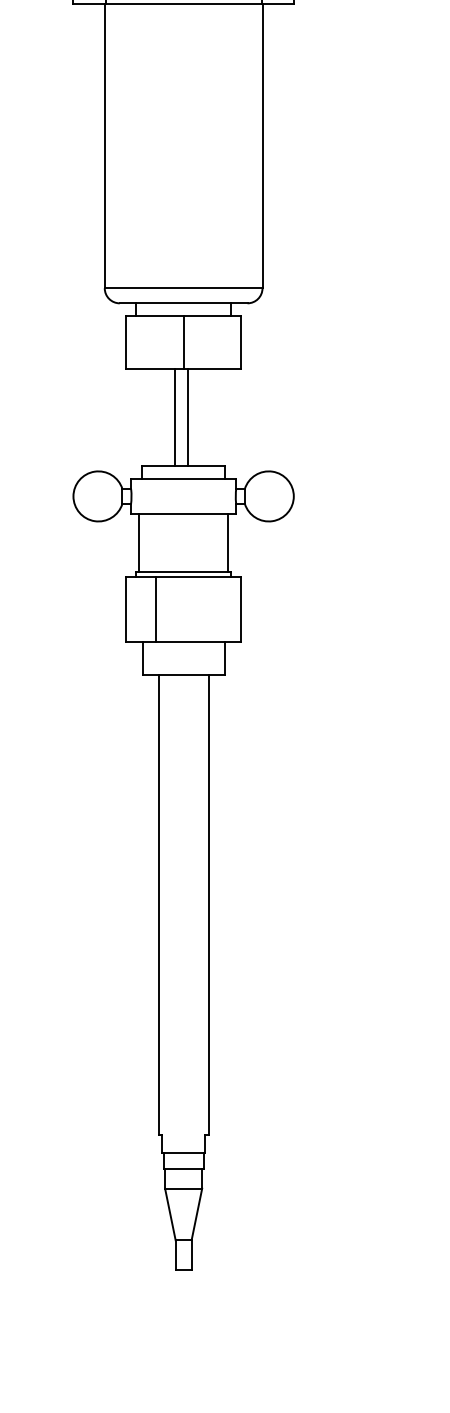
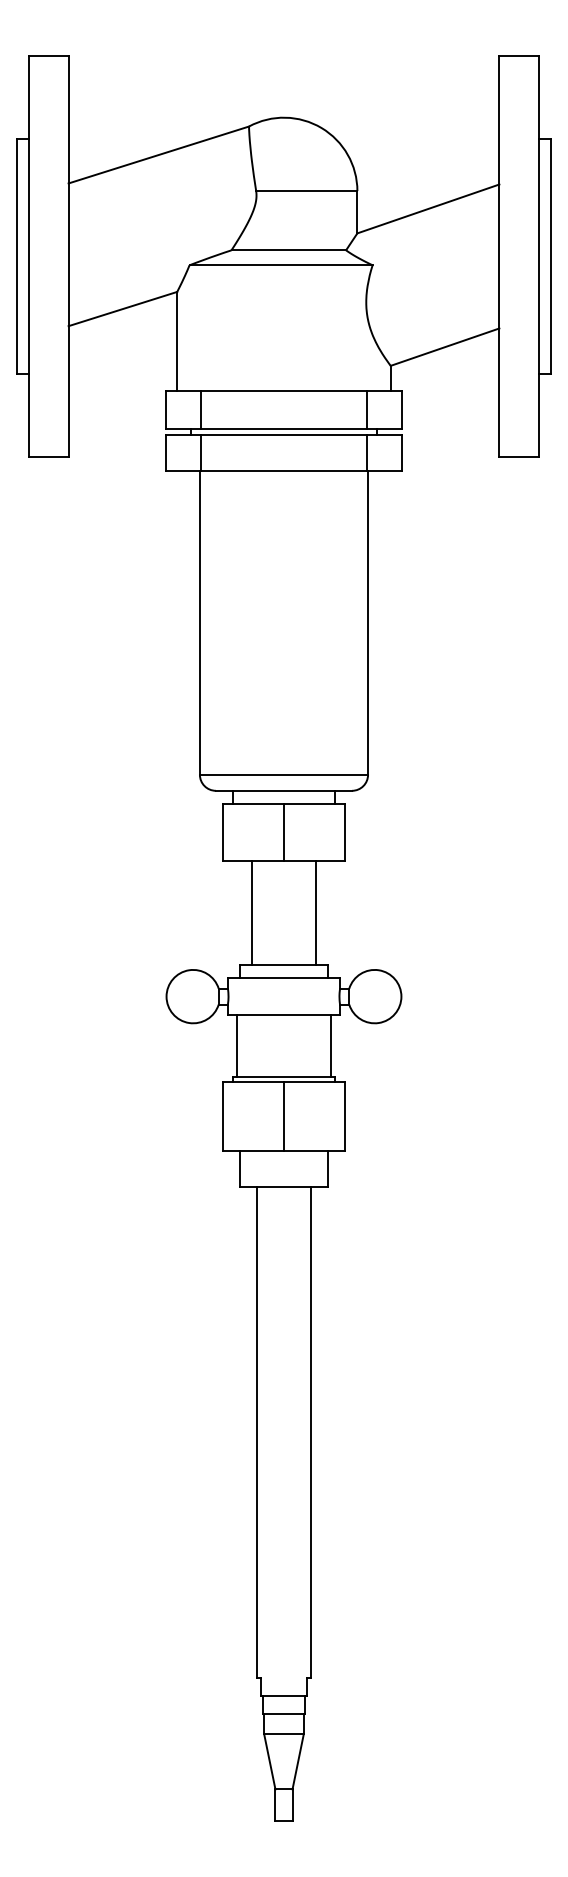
line: (174, 417) -> (251, 912), moved
line: (188, 417) -> (316, 912), moved
line: (155, 608) -> (284, 1116), moved

